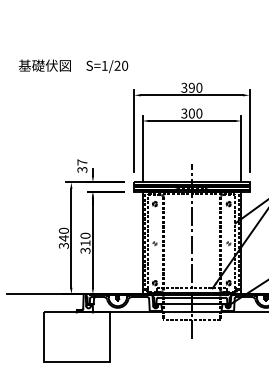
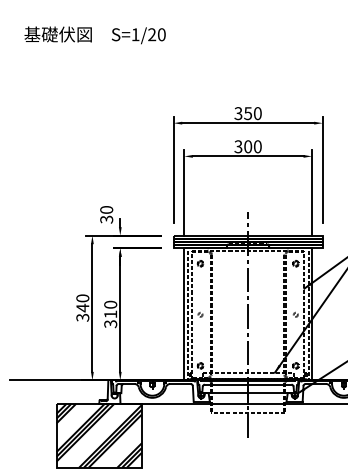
text: (73, 66) -> (95, 35), moved
text: (191, 87) -> (247, 113), 390 -> 350
text: (82, 162) -> (106, 210), 37 -> 30
hatch: (76, 336) -> (99, 434), added

